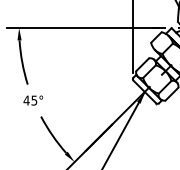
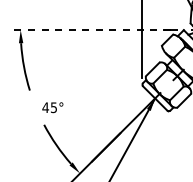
line: (83, 28) -> (89, 30), solid -> dashed
text: (33, 100) -> (52, 107), moved

